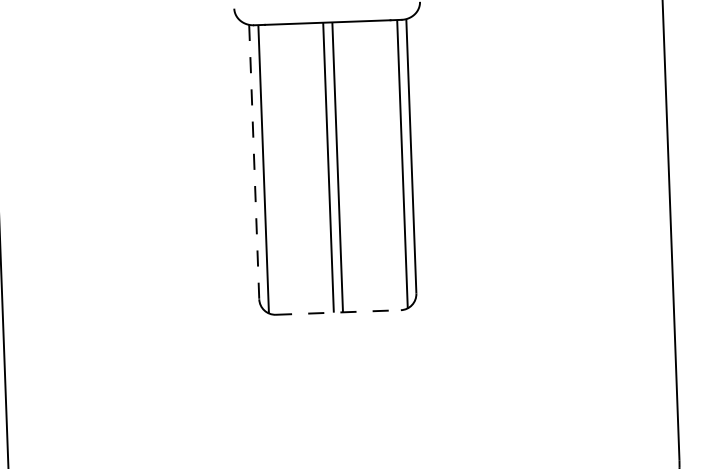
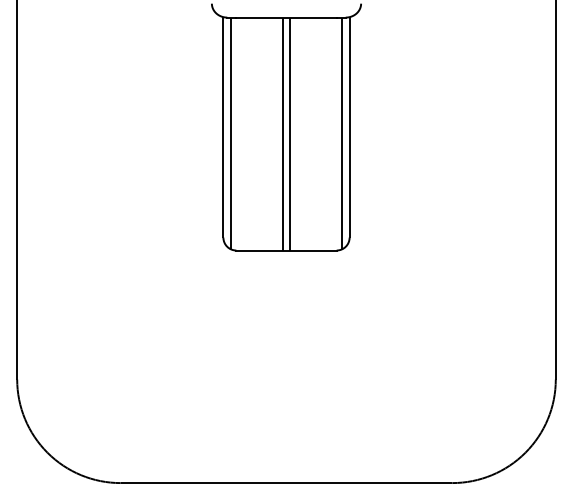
line: (254, 162) -> (223, 127), dashed -> solid
line: (339, 312) -> (287, 250), dashed -> solid

